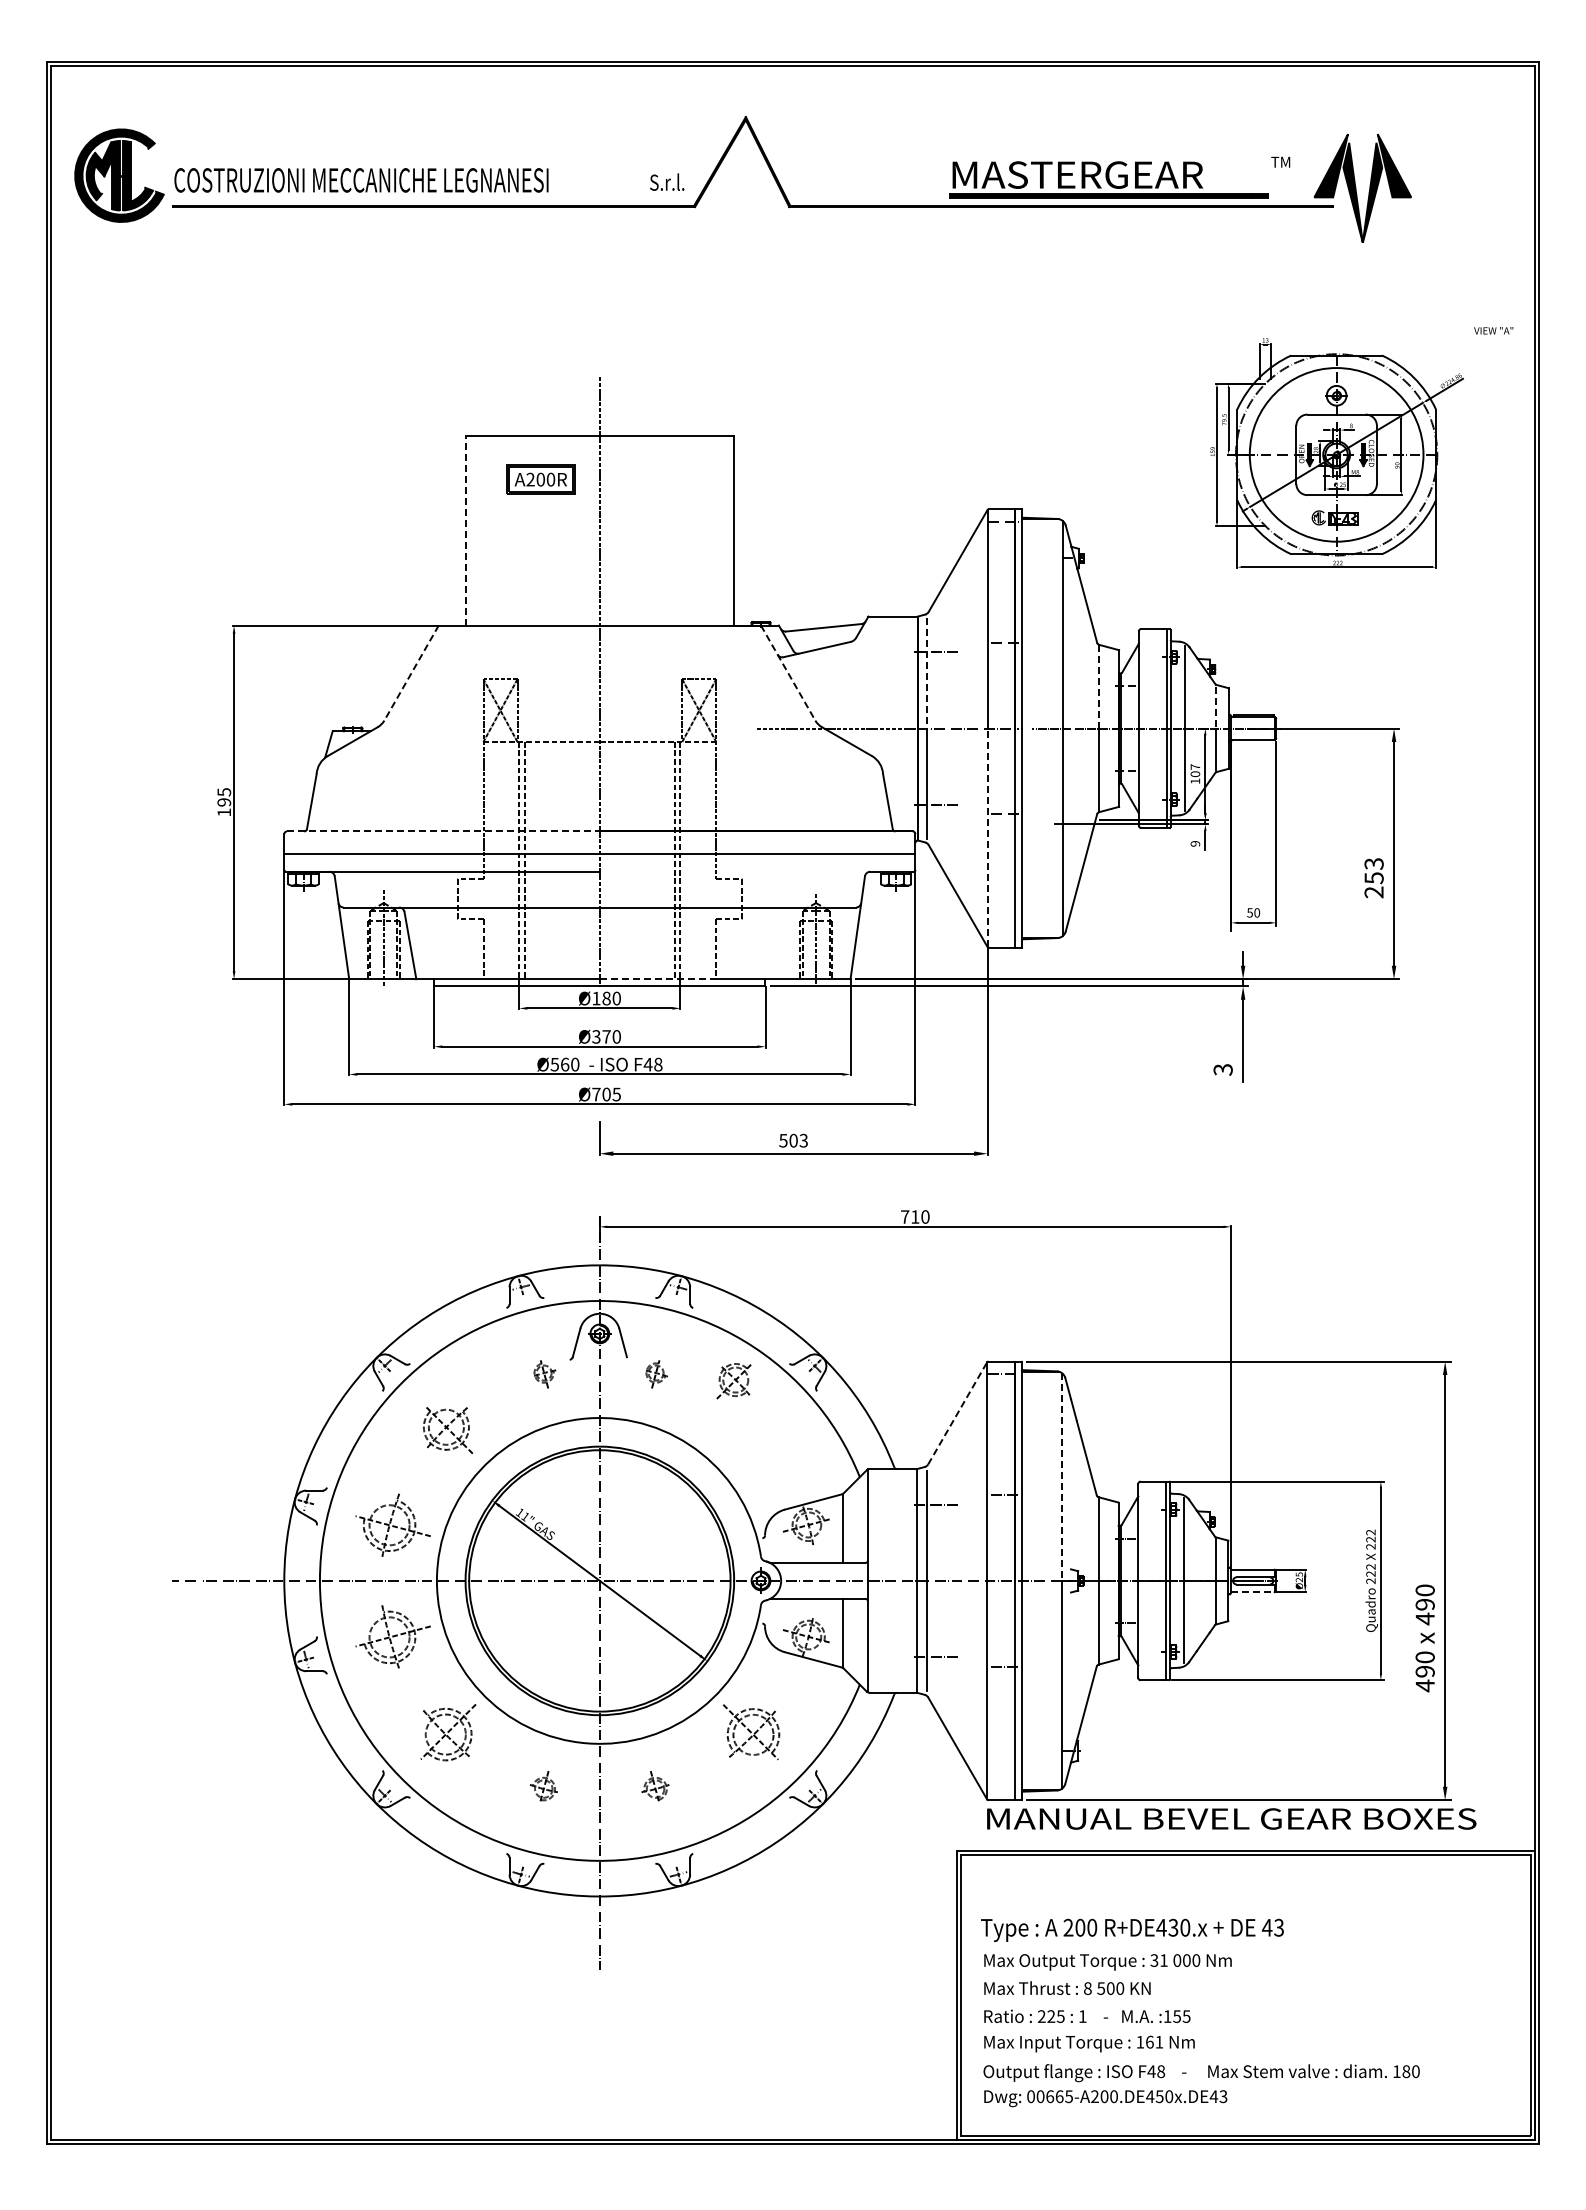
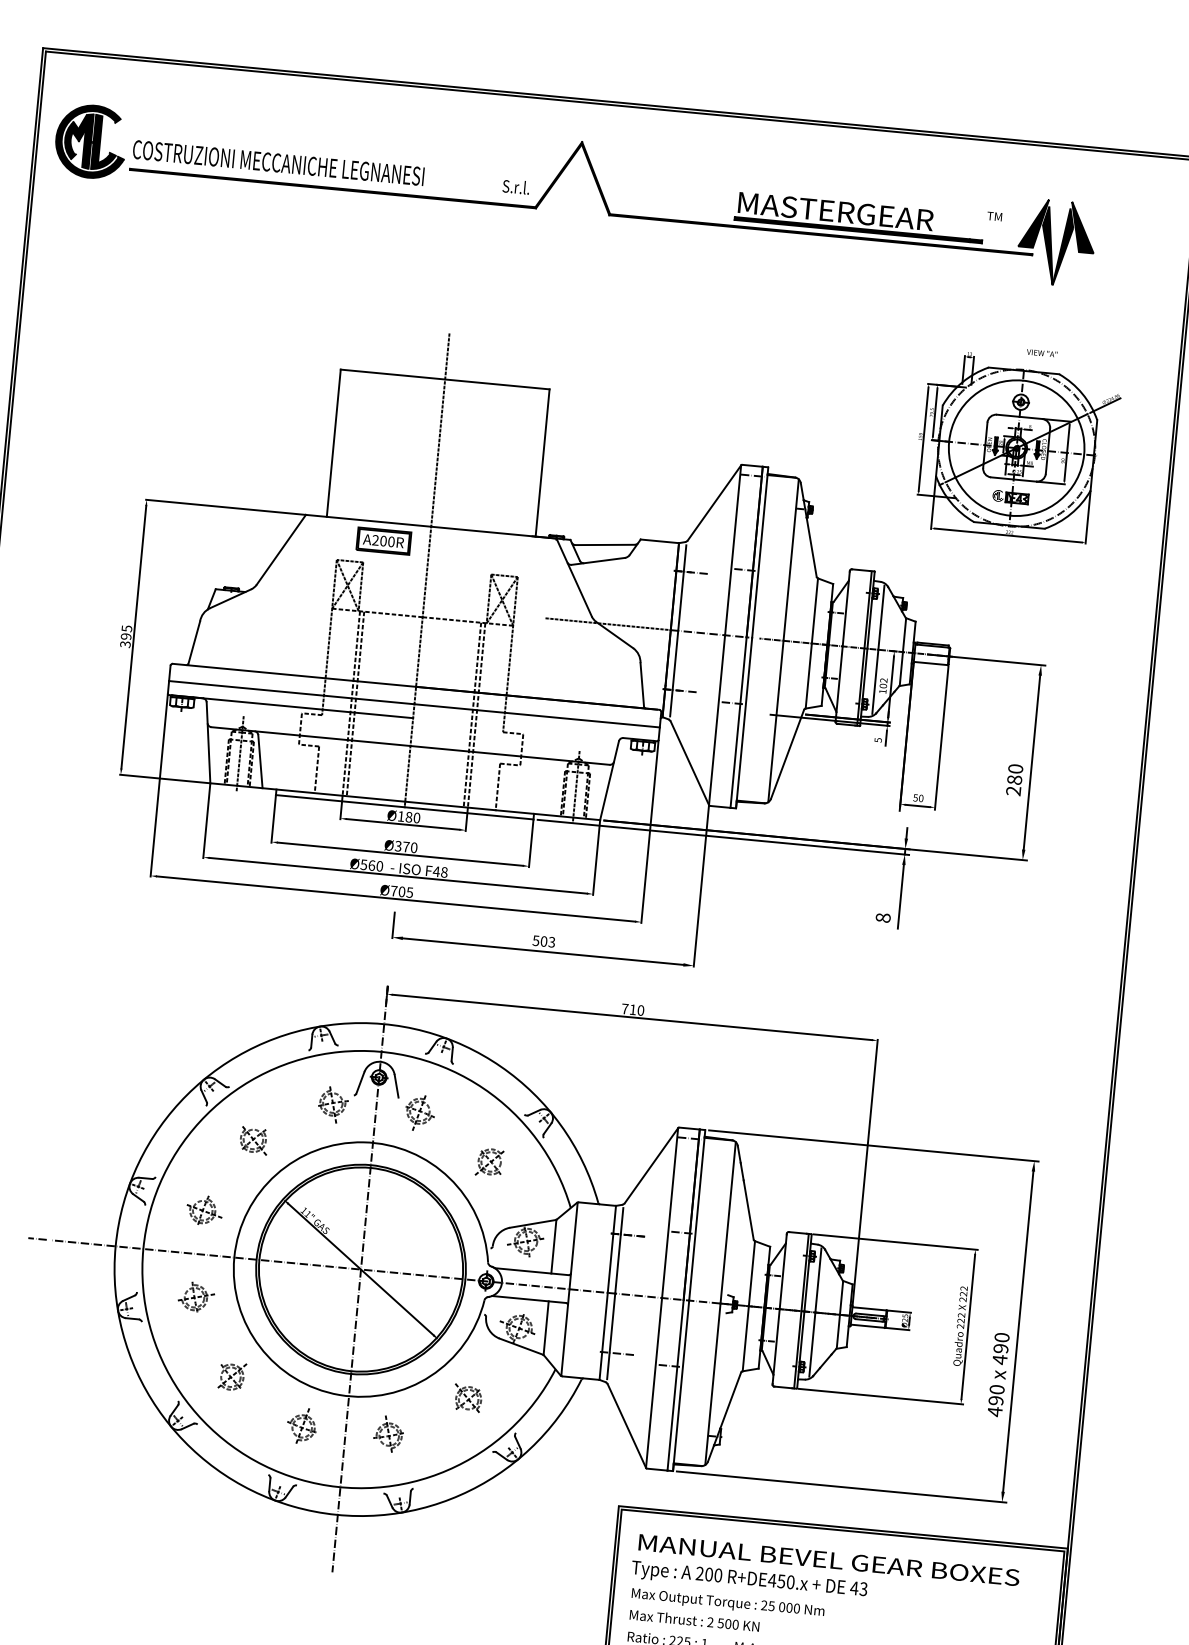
text: (1493, 330) -> (1042, 353), moved
part: (540, 479) -> (383, 540), moved
line: (465, 530) -> (333, 442), dashed -> solid
line: (411, 673) -> (281, 550), dashed -> solid
line: (788, 673) -> (574, 577), dashed -> solid
line: (927, 674) -> (682, 588), dashed -> solid
line: (1099, 686) -> (815, 610), dashed -> solid
line: (1216, 707) -> (904, 635), dashed -> solid
text: (1195, 766) -> (884, 680), 107 -> 102
text: (224, 812) -> (125, 644), 195 -> 395
line: (443, 831) -> (294, 675), dashed -> solid
line: (987, 837) -> (717, 720), dashed -> solid
text: (1194, 843) -> (877, 739), 9 -> 5
text: (1373, 871) -> (1014, 774), 253 -> 280
line: (658, 979) -> (450, 806), dashed -> solid
text: (1222, 1069) -> (882, 917), 3 -> 8
part: (544, 1374) -> (333, 1104), size x1.67
part: (656, 1374) -> (420, 1113), size x1.67
part: (733, 1381) -> (489, 1162), moved
line: (957, 1413) -> (651, 1165), dashed -> solid
part: (448, 1429) -> (254, 1140), size x0.71
line: (1062, 1477) -> (728, 1223), dashed -> solid
part: (393, 1524) -> (204, 1210), size x0.62
line: (1252, 1592) -> (867, 1326), dashed -> solid
part: (393, 1635) -> (196, 1296), size x0.62
part: (751, 1731) -> (467, 1397), size x0.62
part: (448, 1732) -> (232, 1376), size x0.62
part: (543, 1787) -> (302, 1426), size x1.43
part: (654, 1787) -> (388, 1434), size x1.43
text: (1231, 1818) -> (829, 1559), moved
text: (1173, 1927) -> (781, 1581), R+DE430.x -> R+DE450.x
text: (1158, 1960) -> (767, 1605), 31 -> 25
text: (1087, 1988) -> (710, 1622), 8 -> 2

